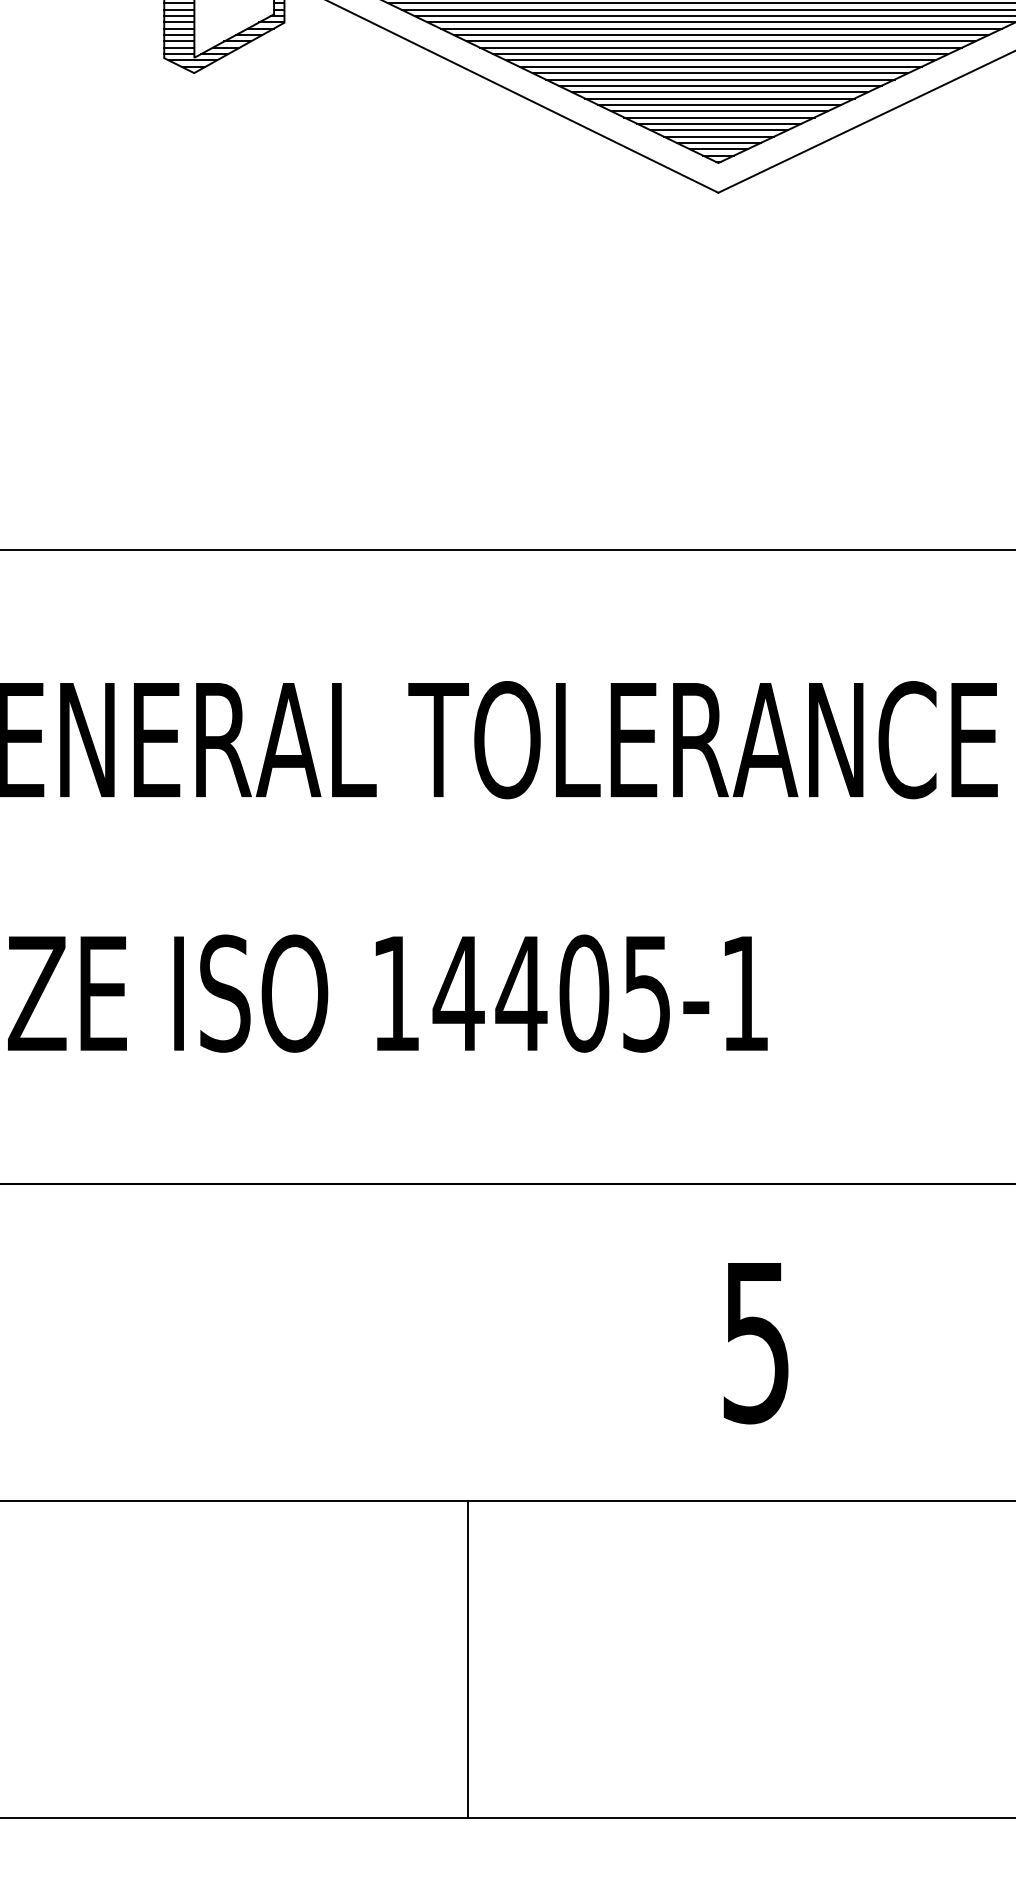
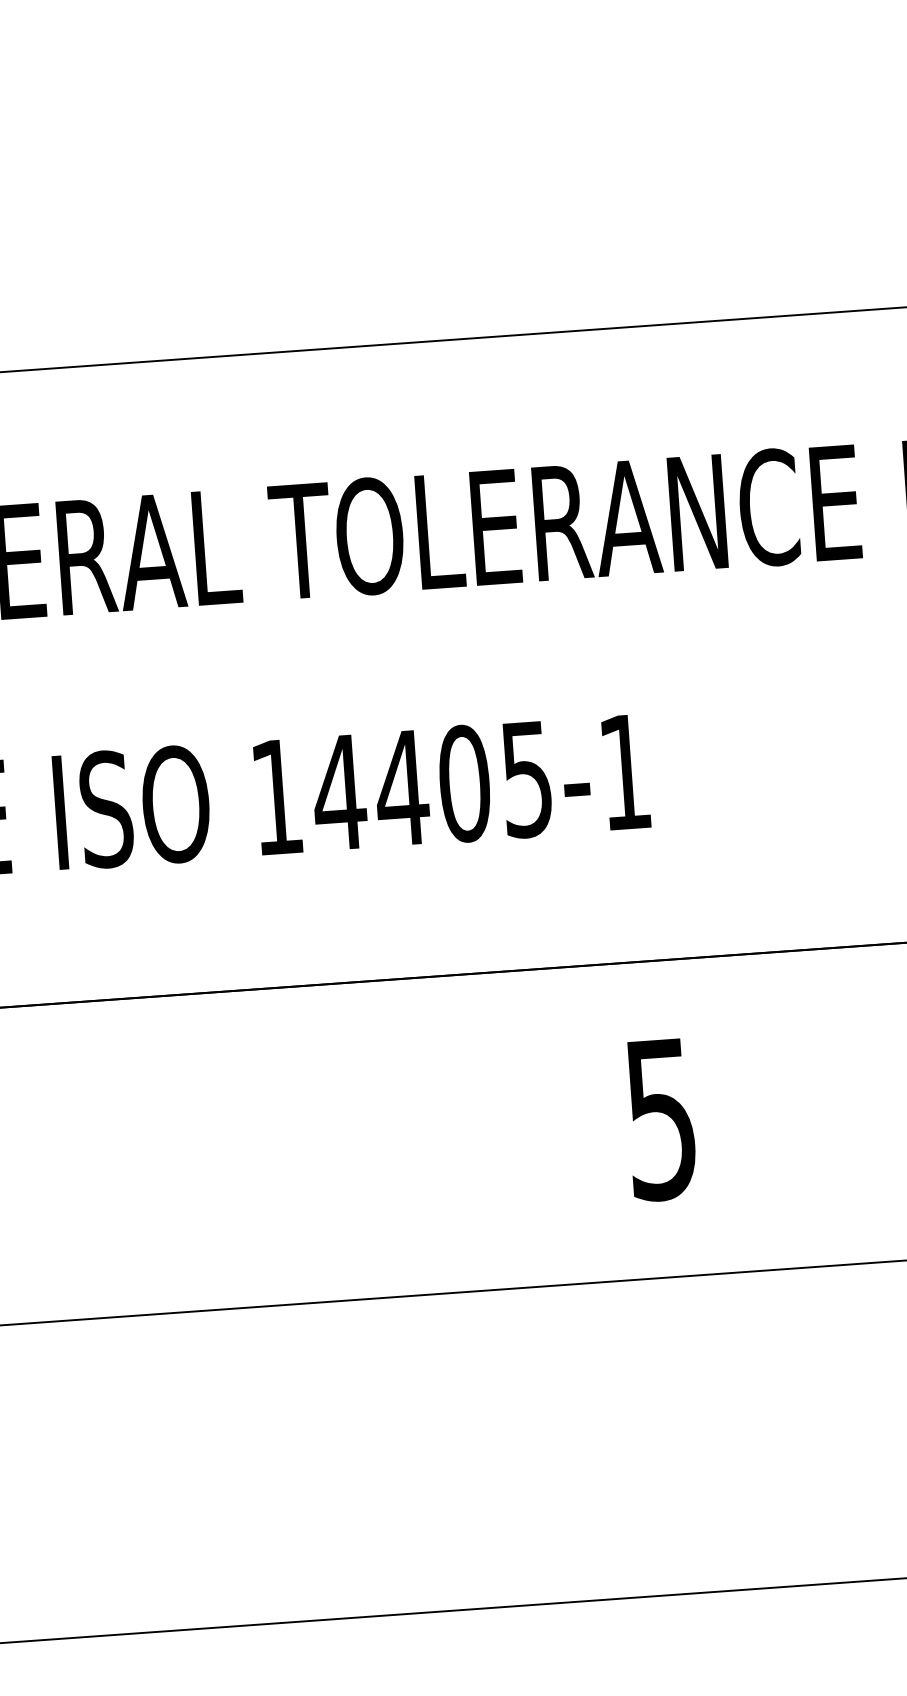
line: (468, 1658) -> (396, 1455), removed

